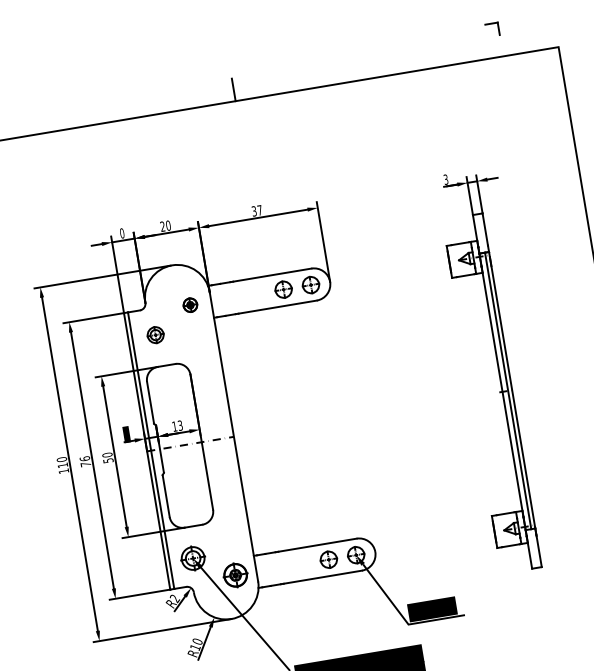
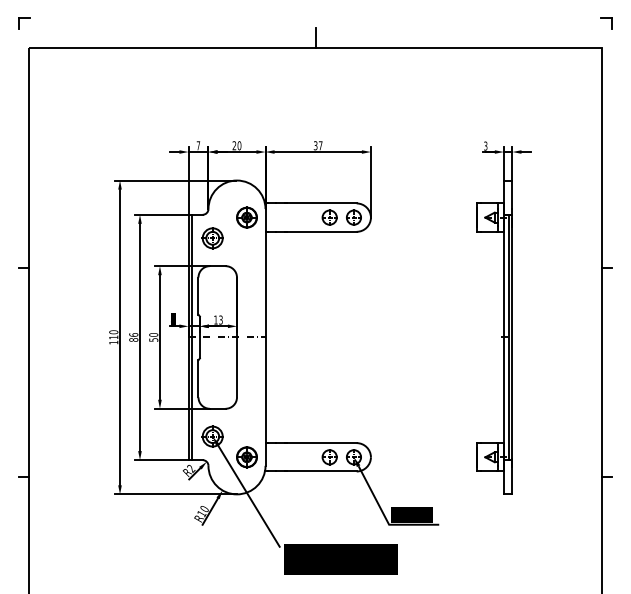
part: (492, 29) -> (606, 23), moved
text: (122, 233) -> (198, 145), 0 -> 7
part: (189, 305) -> (246, 217), size x1.67
part: (155, 335) -> (212, 238), size x1.43
text: (85, 464) -> (133, 339), 76 -> 86

